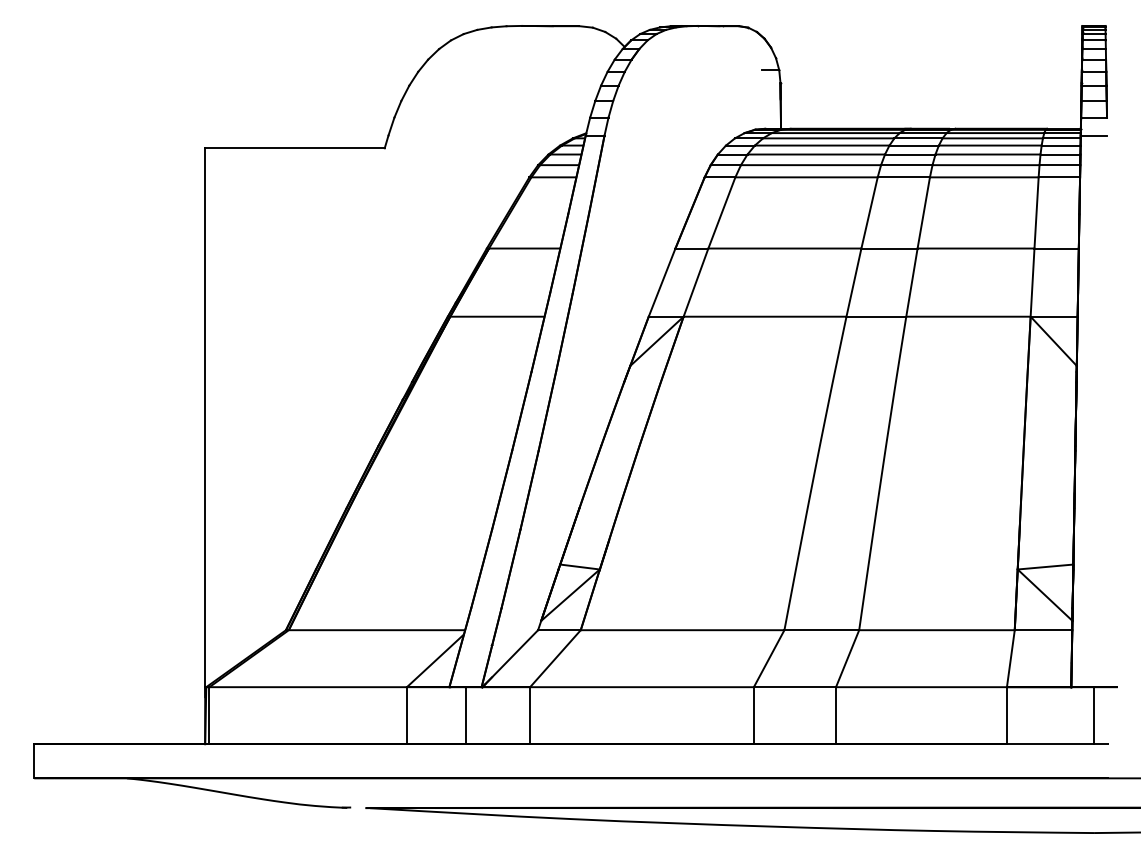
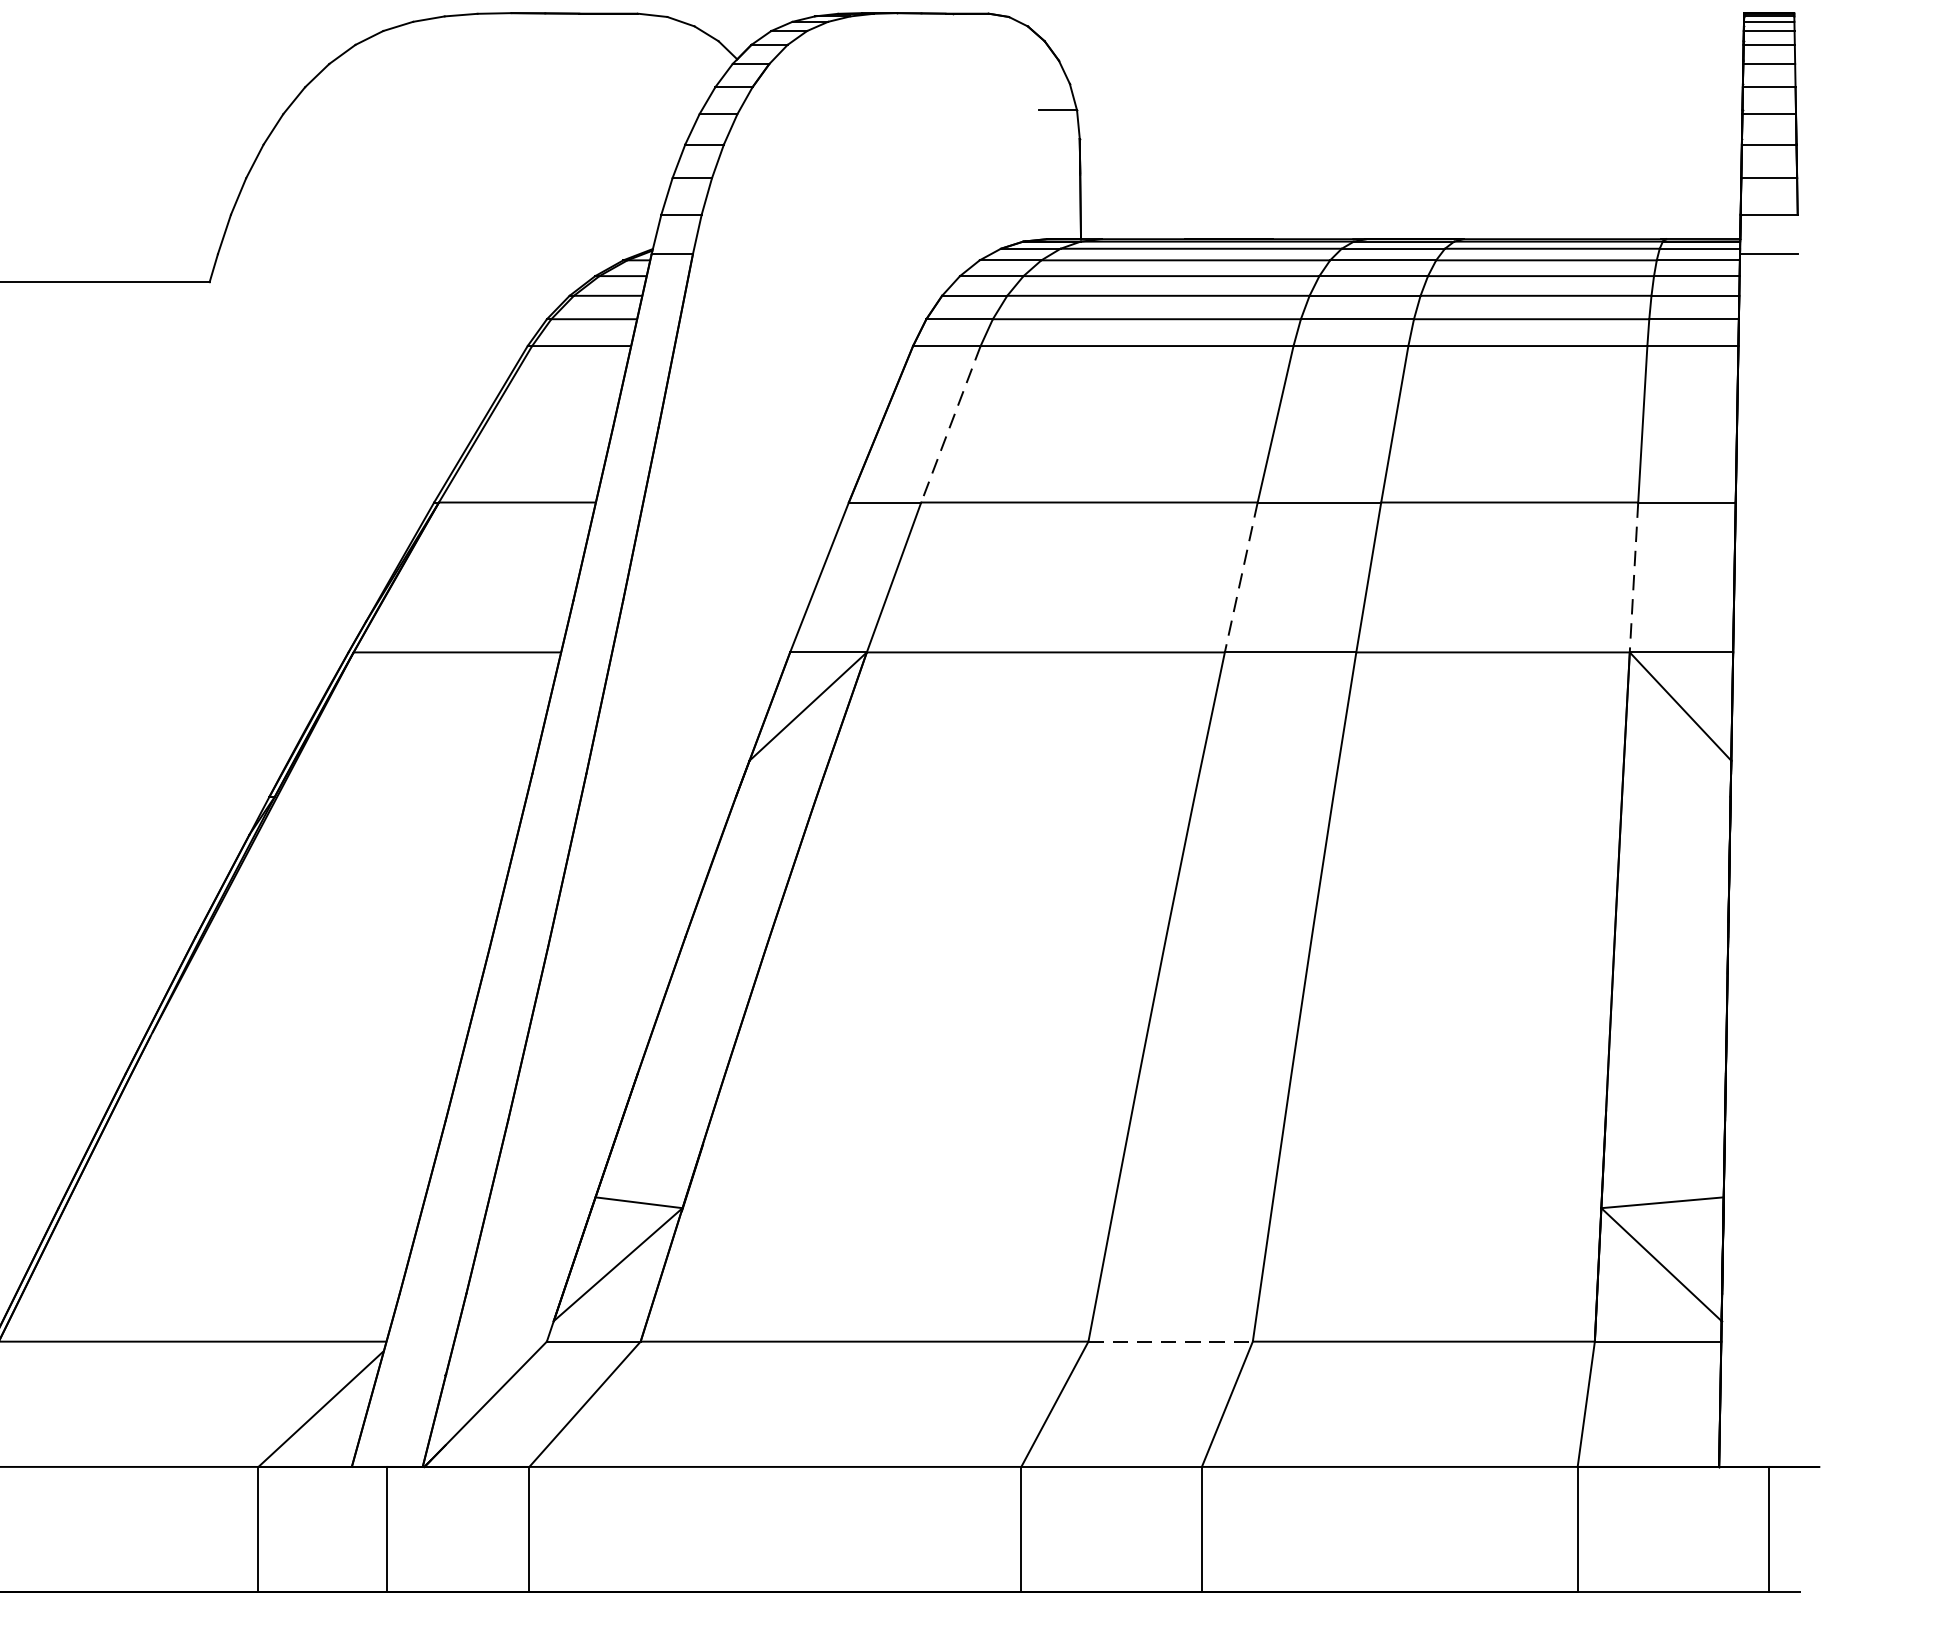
line: (721, 213) -> (950, 425), solid -> dashed
line: (853, 282) -> (1240, 577), solid -> dashed
line: (1032, 283) -> (1633, 579), solid -> dashed
line: (822, 630) -> (1172, 1342), solid -> dashed

